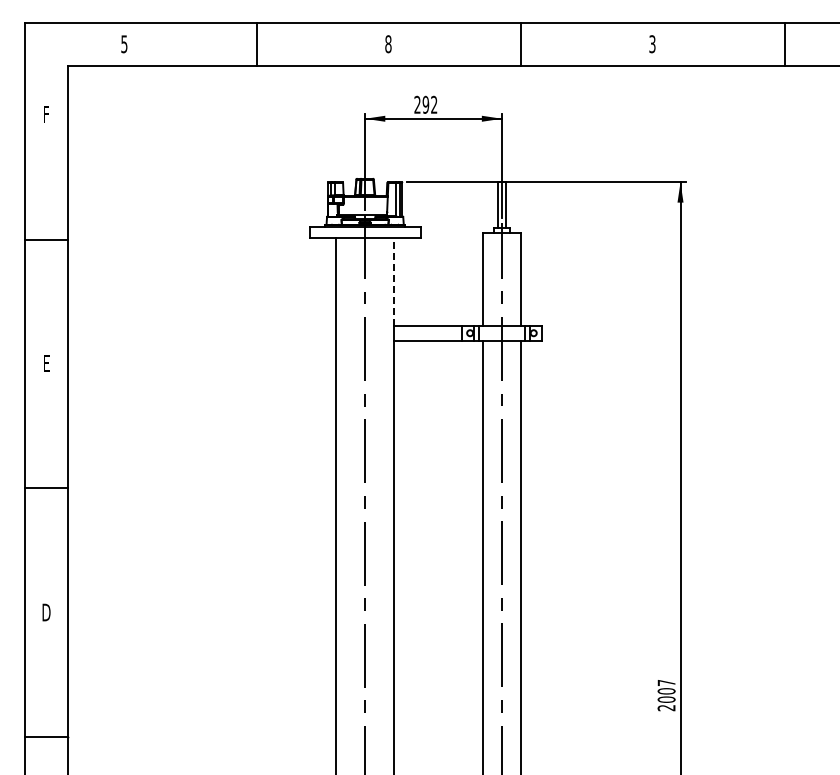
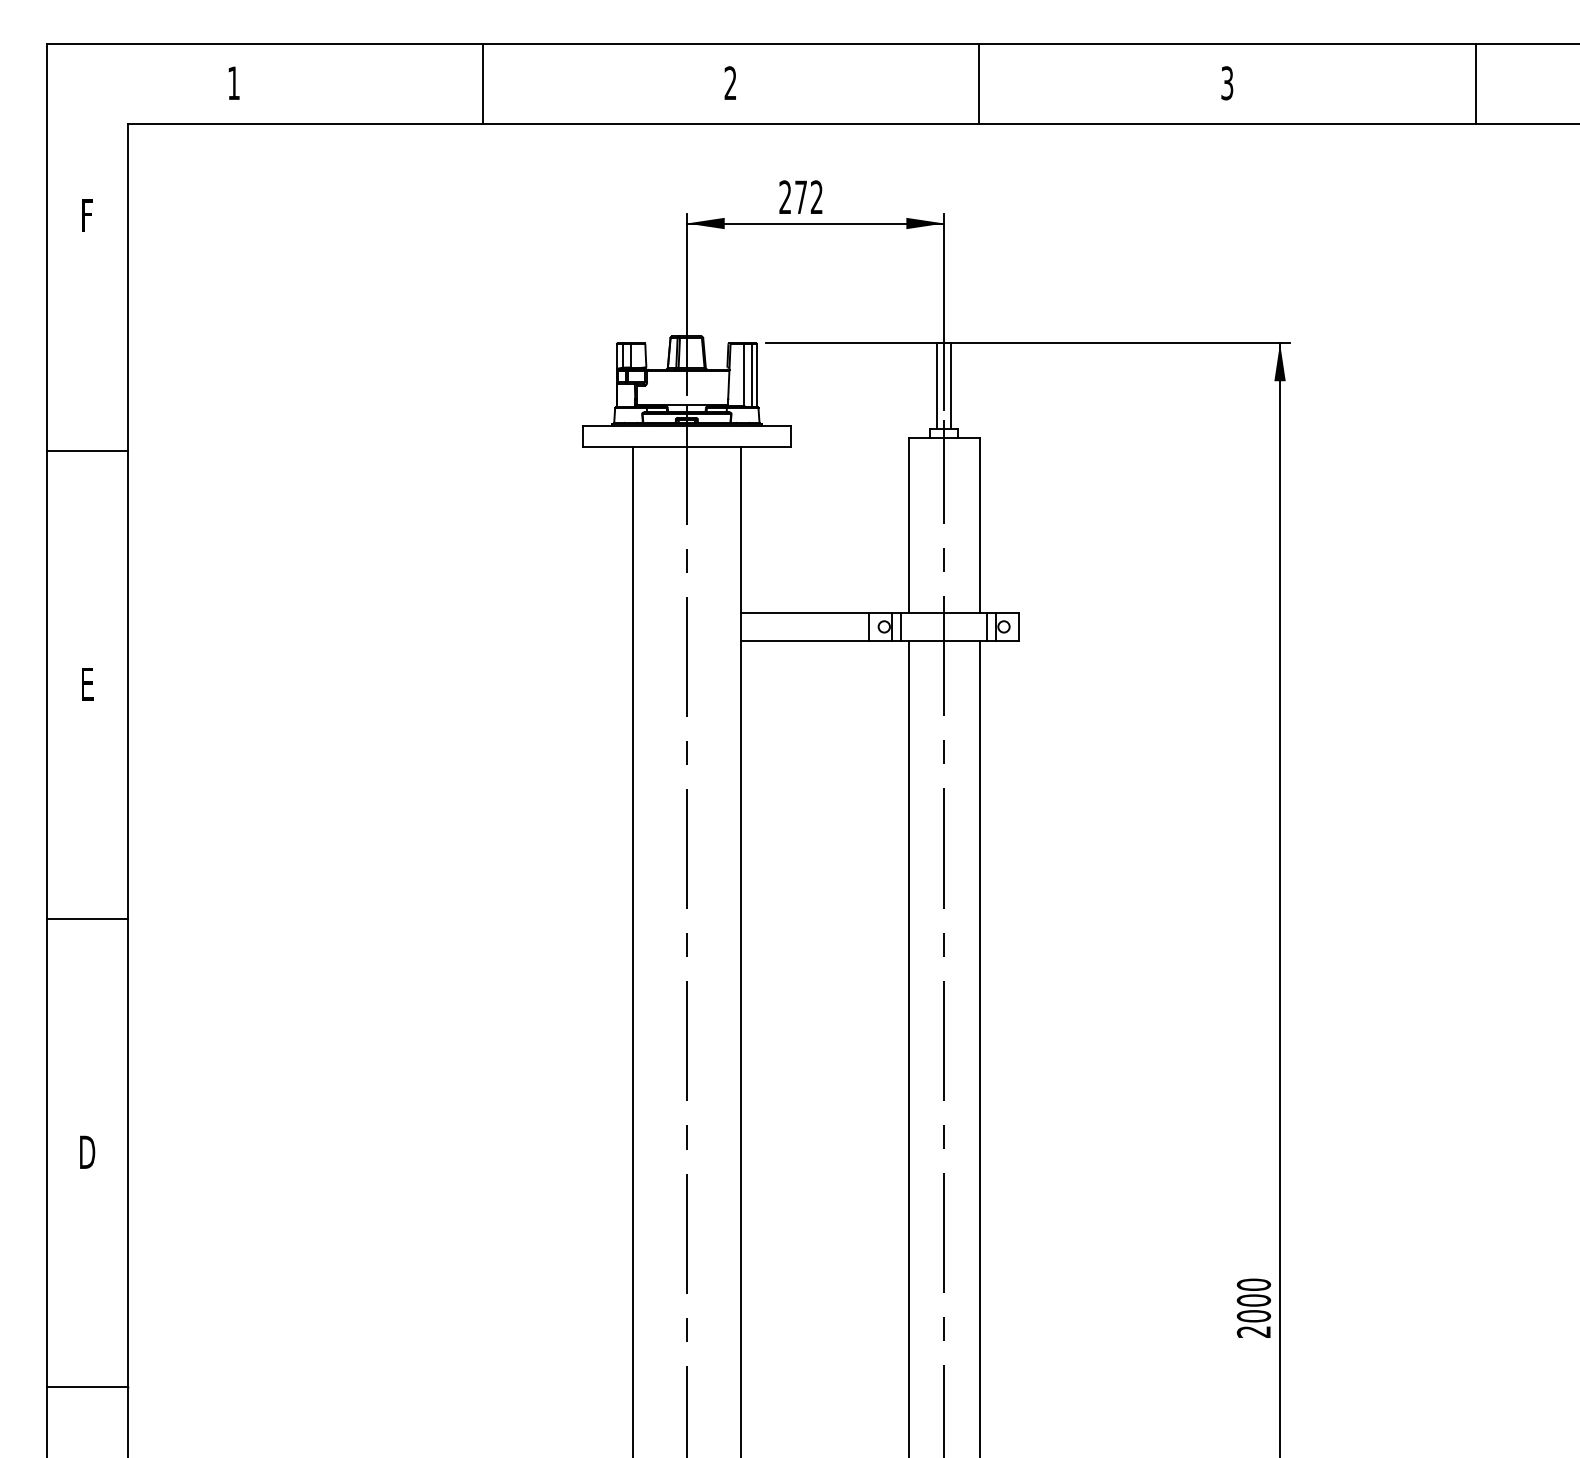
text: (124, 44) -> (234, 83), 5 -> 1
text: (388, 44) -> (730, 83), 8 -> 2
text: (425, 104) -> (800, 196), 292 -> 272
line: (393, 281) -> (740, 529), dashed -> solid
text: (666, 682) -> (1253, 1283), 2007 -> 2000

